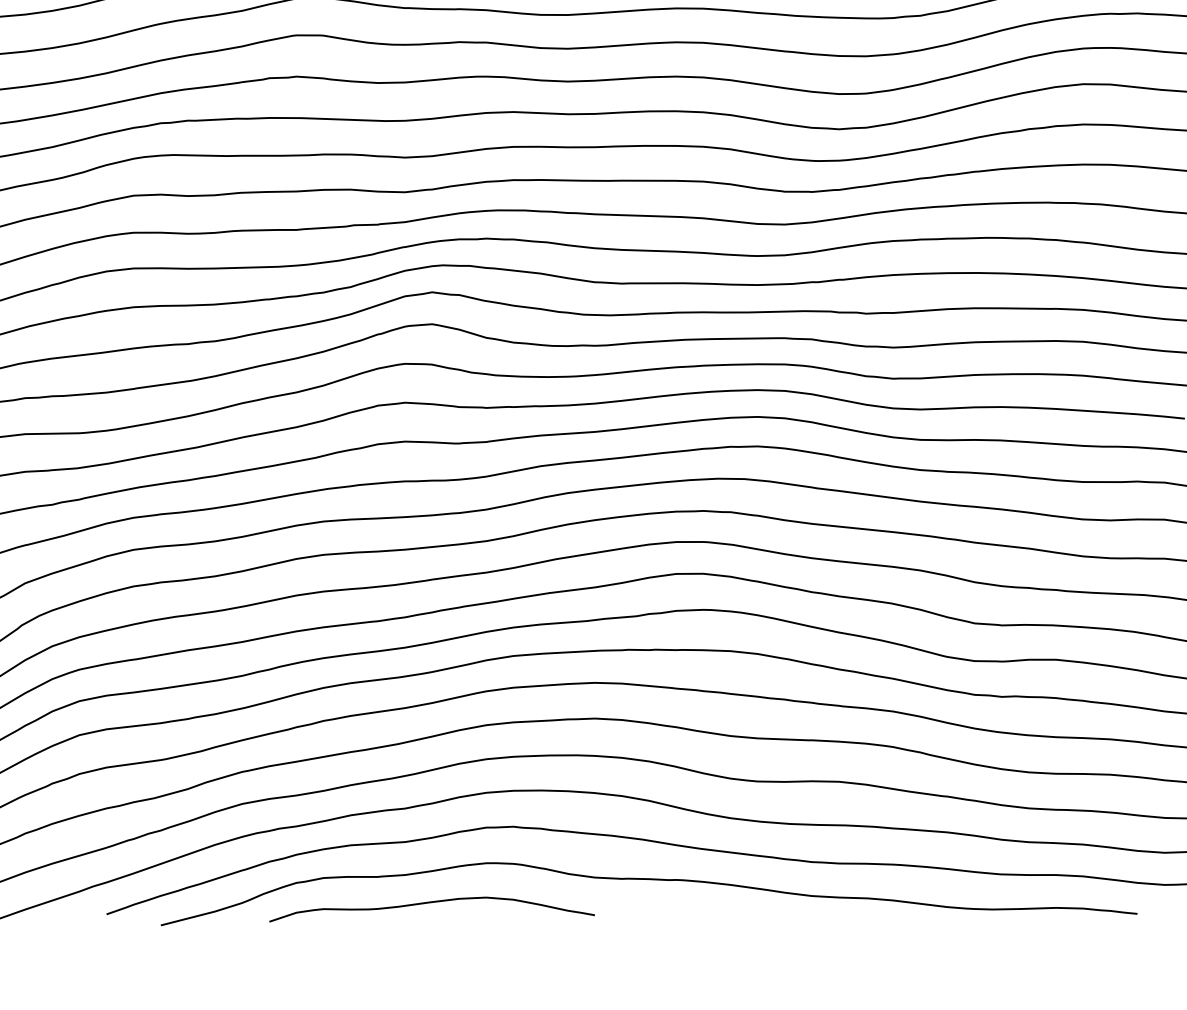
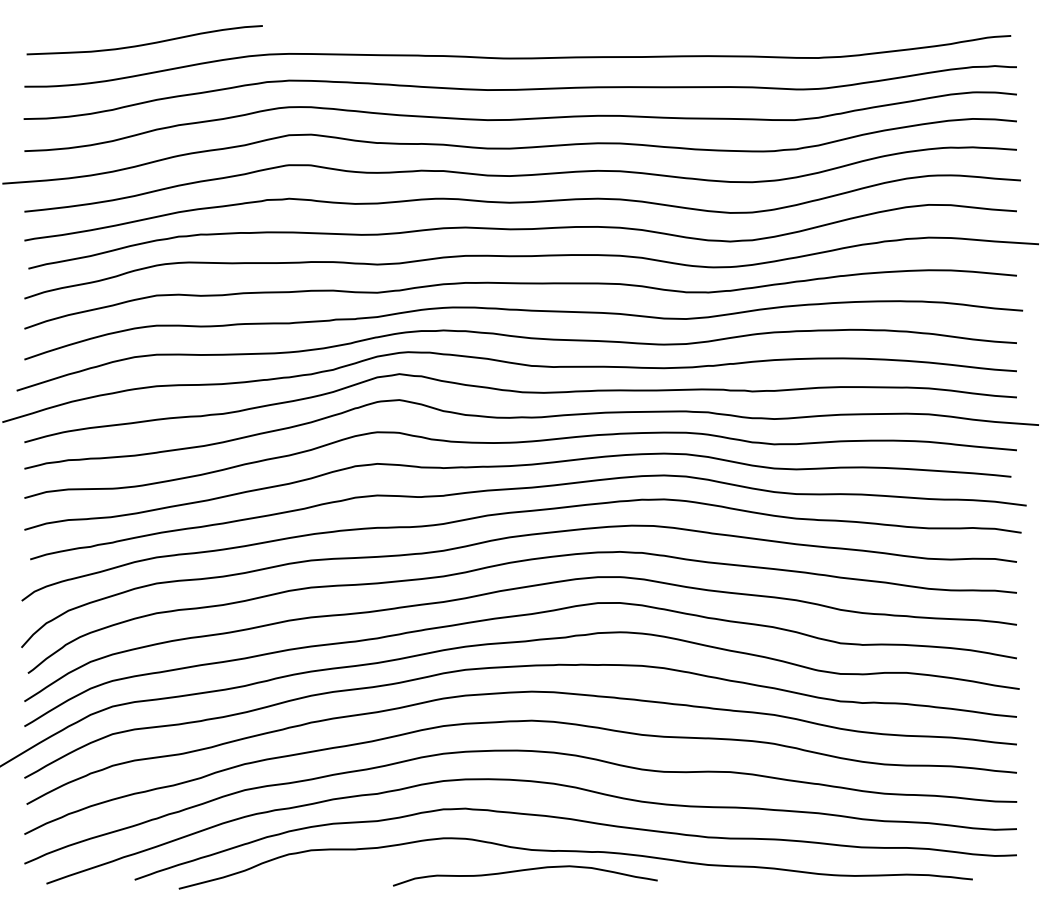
curve: (429, 904) -> (523, 871), moved

